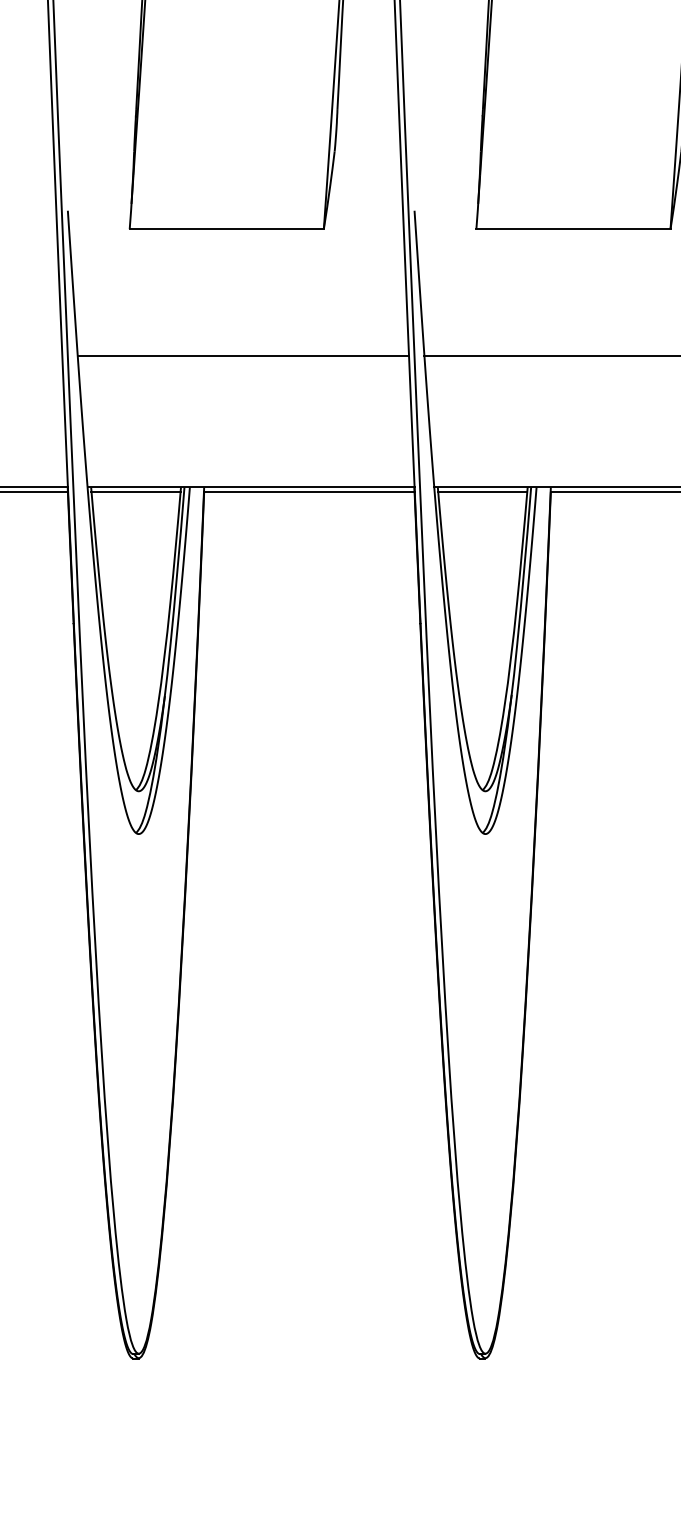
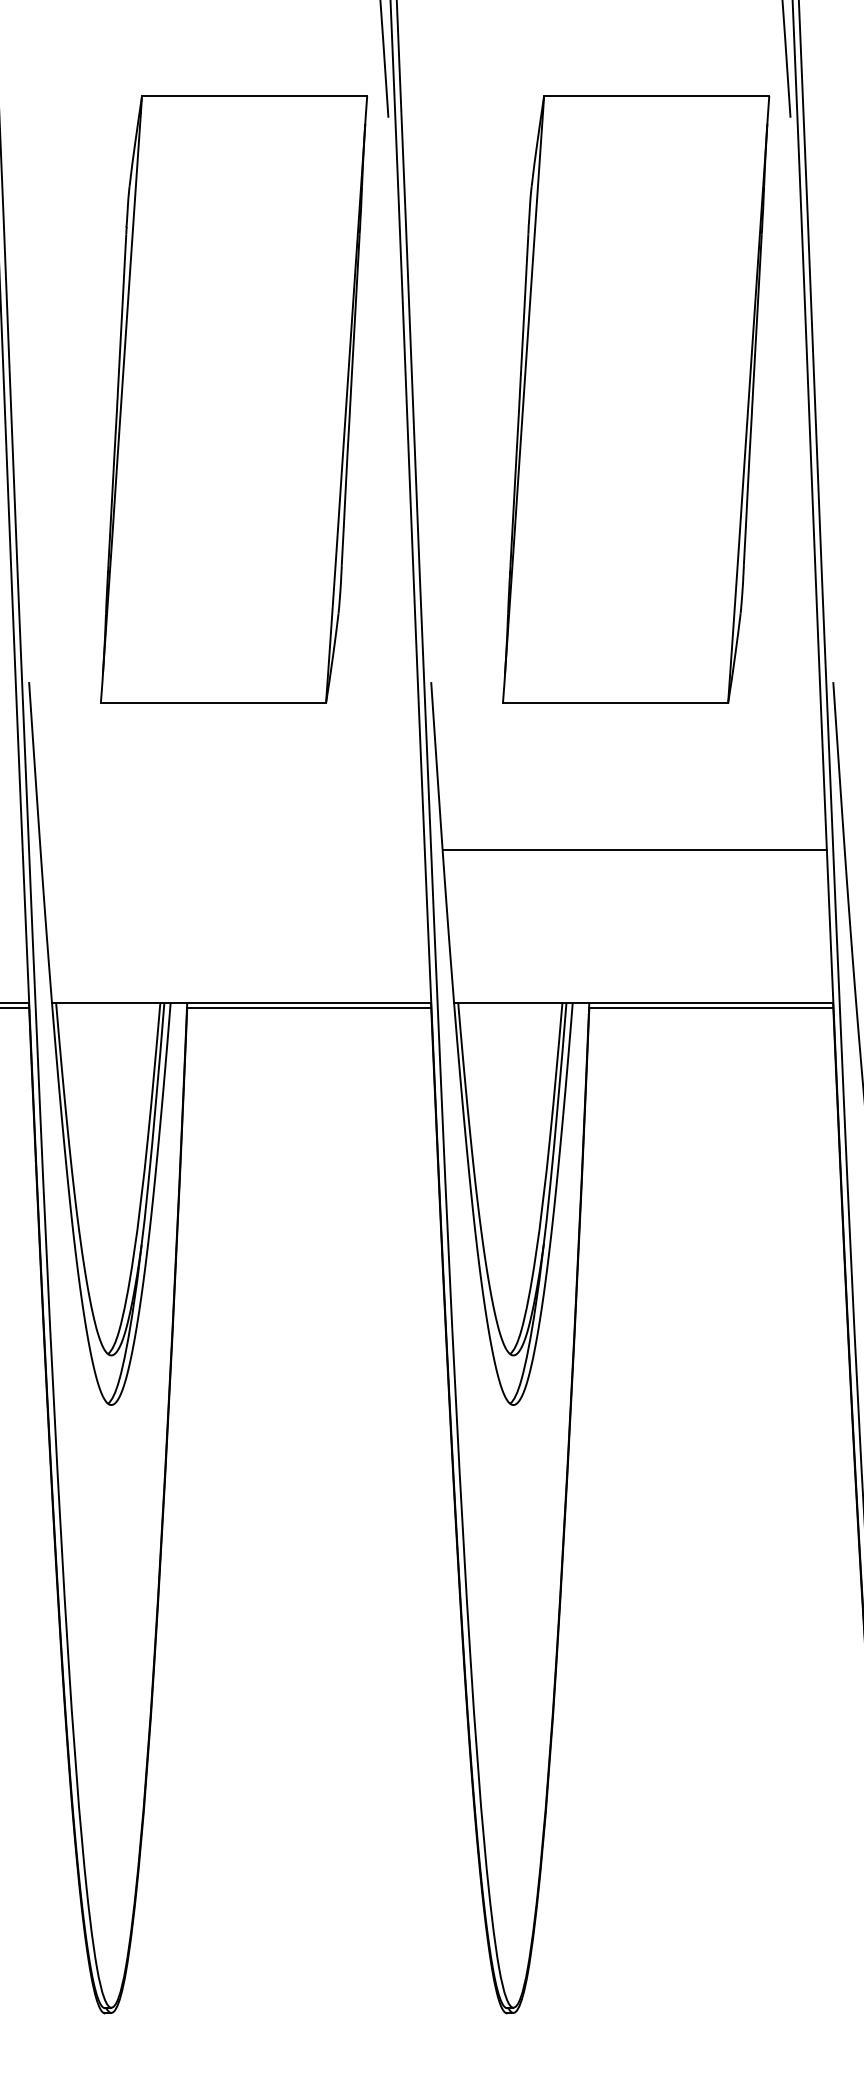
line: (243, 355) -> (232, 850), removed
line: (135, 492) -> (107, 1008), removed
line: (482, 492) -> (509, 1008), removed

